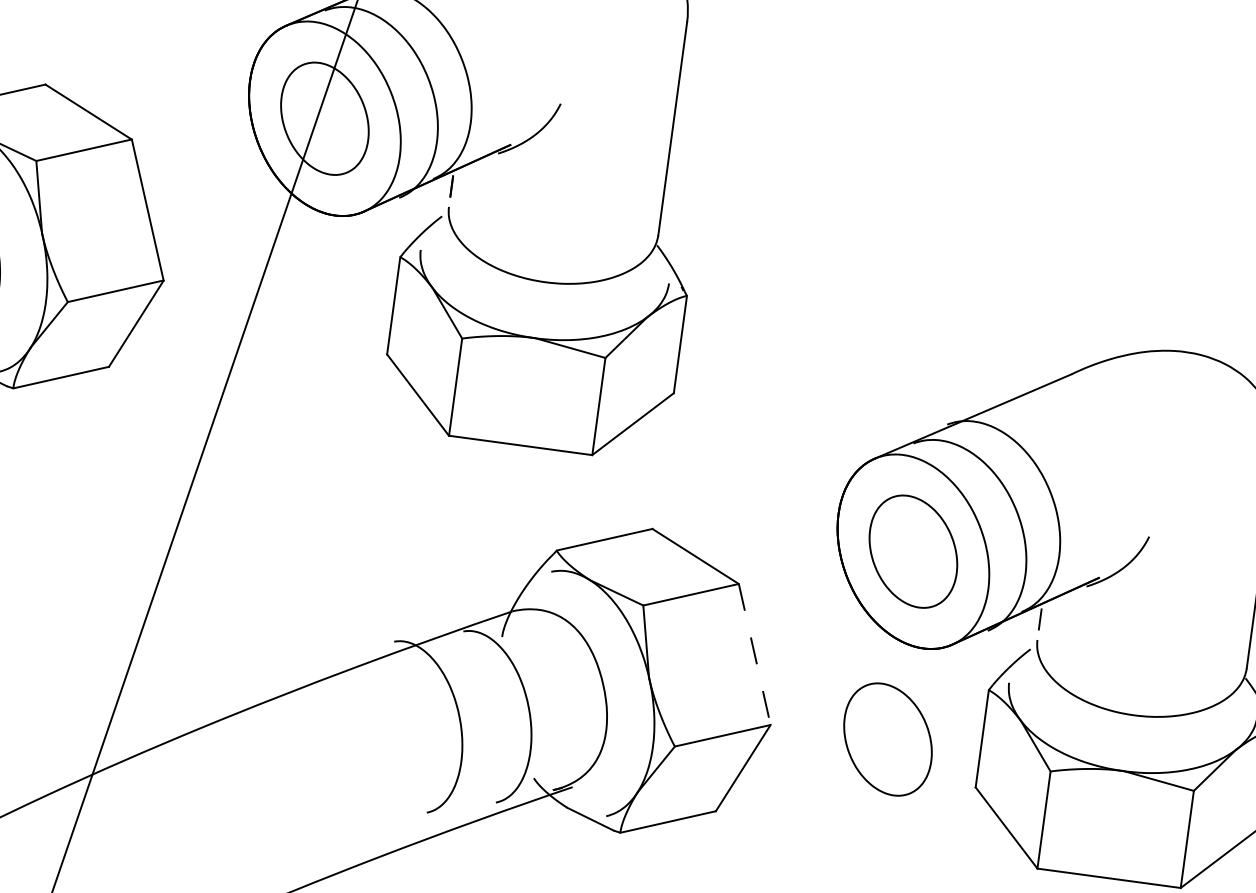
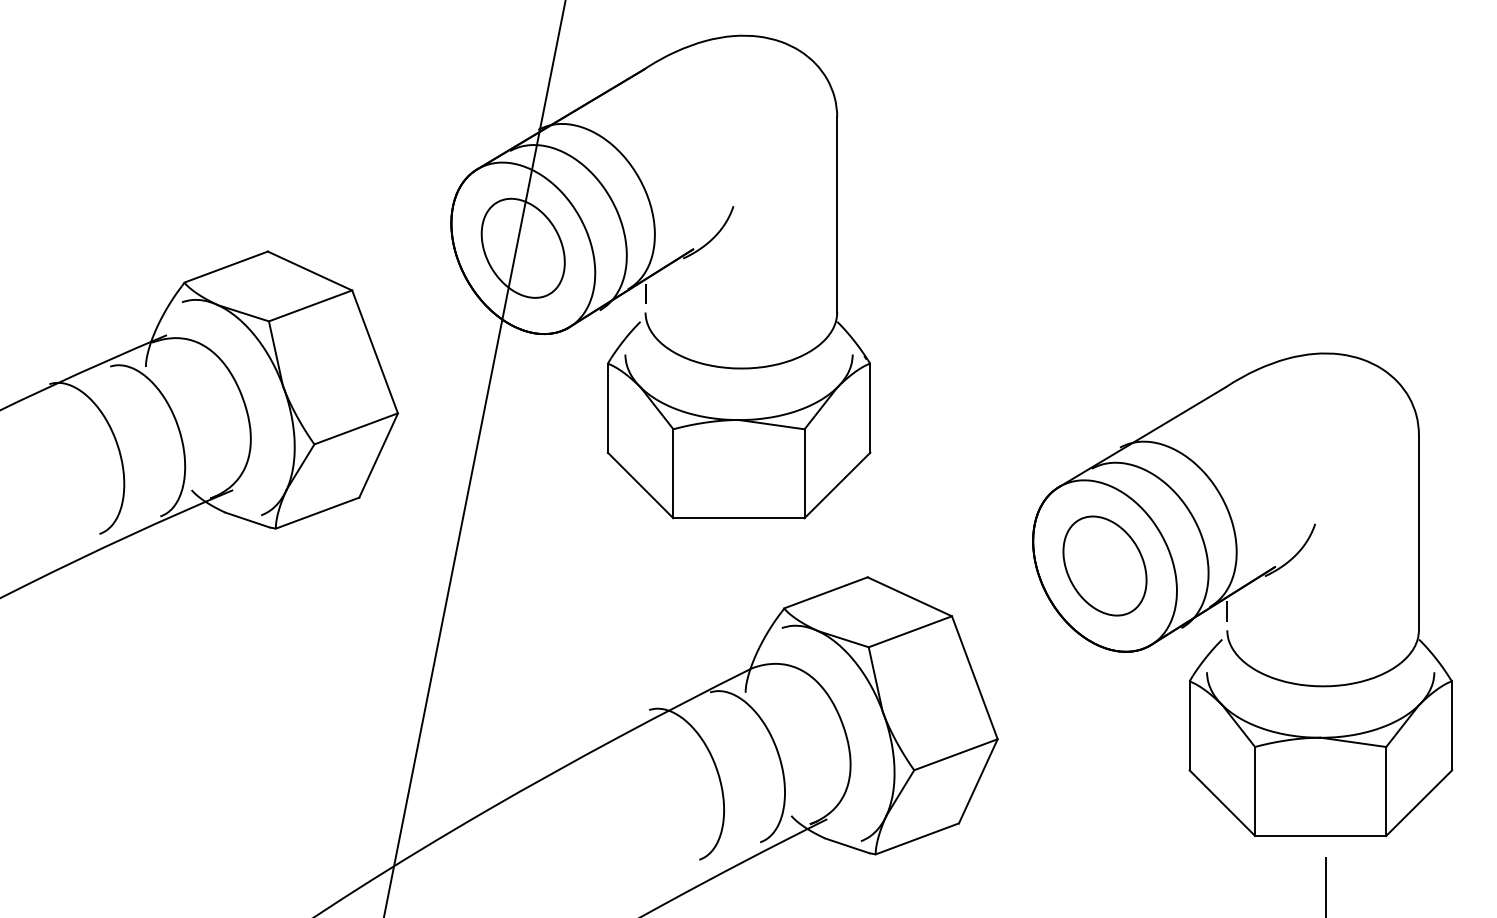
line: (754, 654) -> (974, 677), dashed -> solid
part: (887, 738) -> (1104, 737), removed

